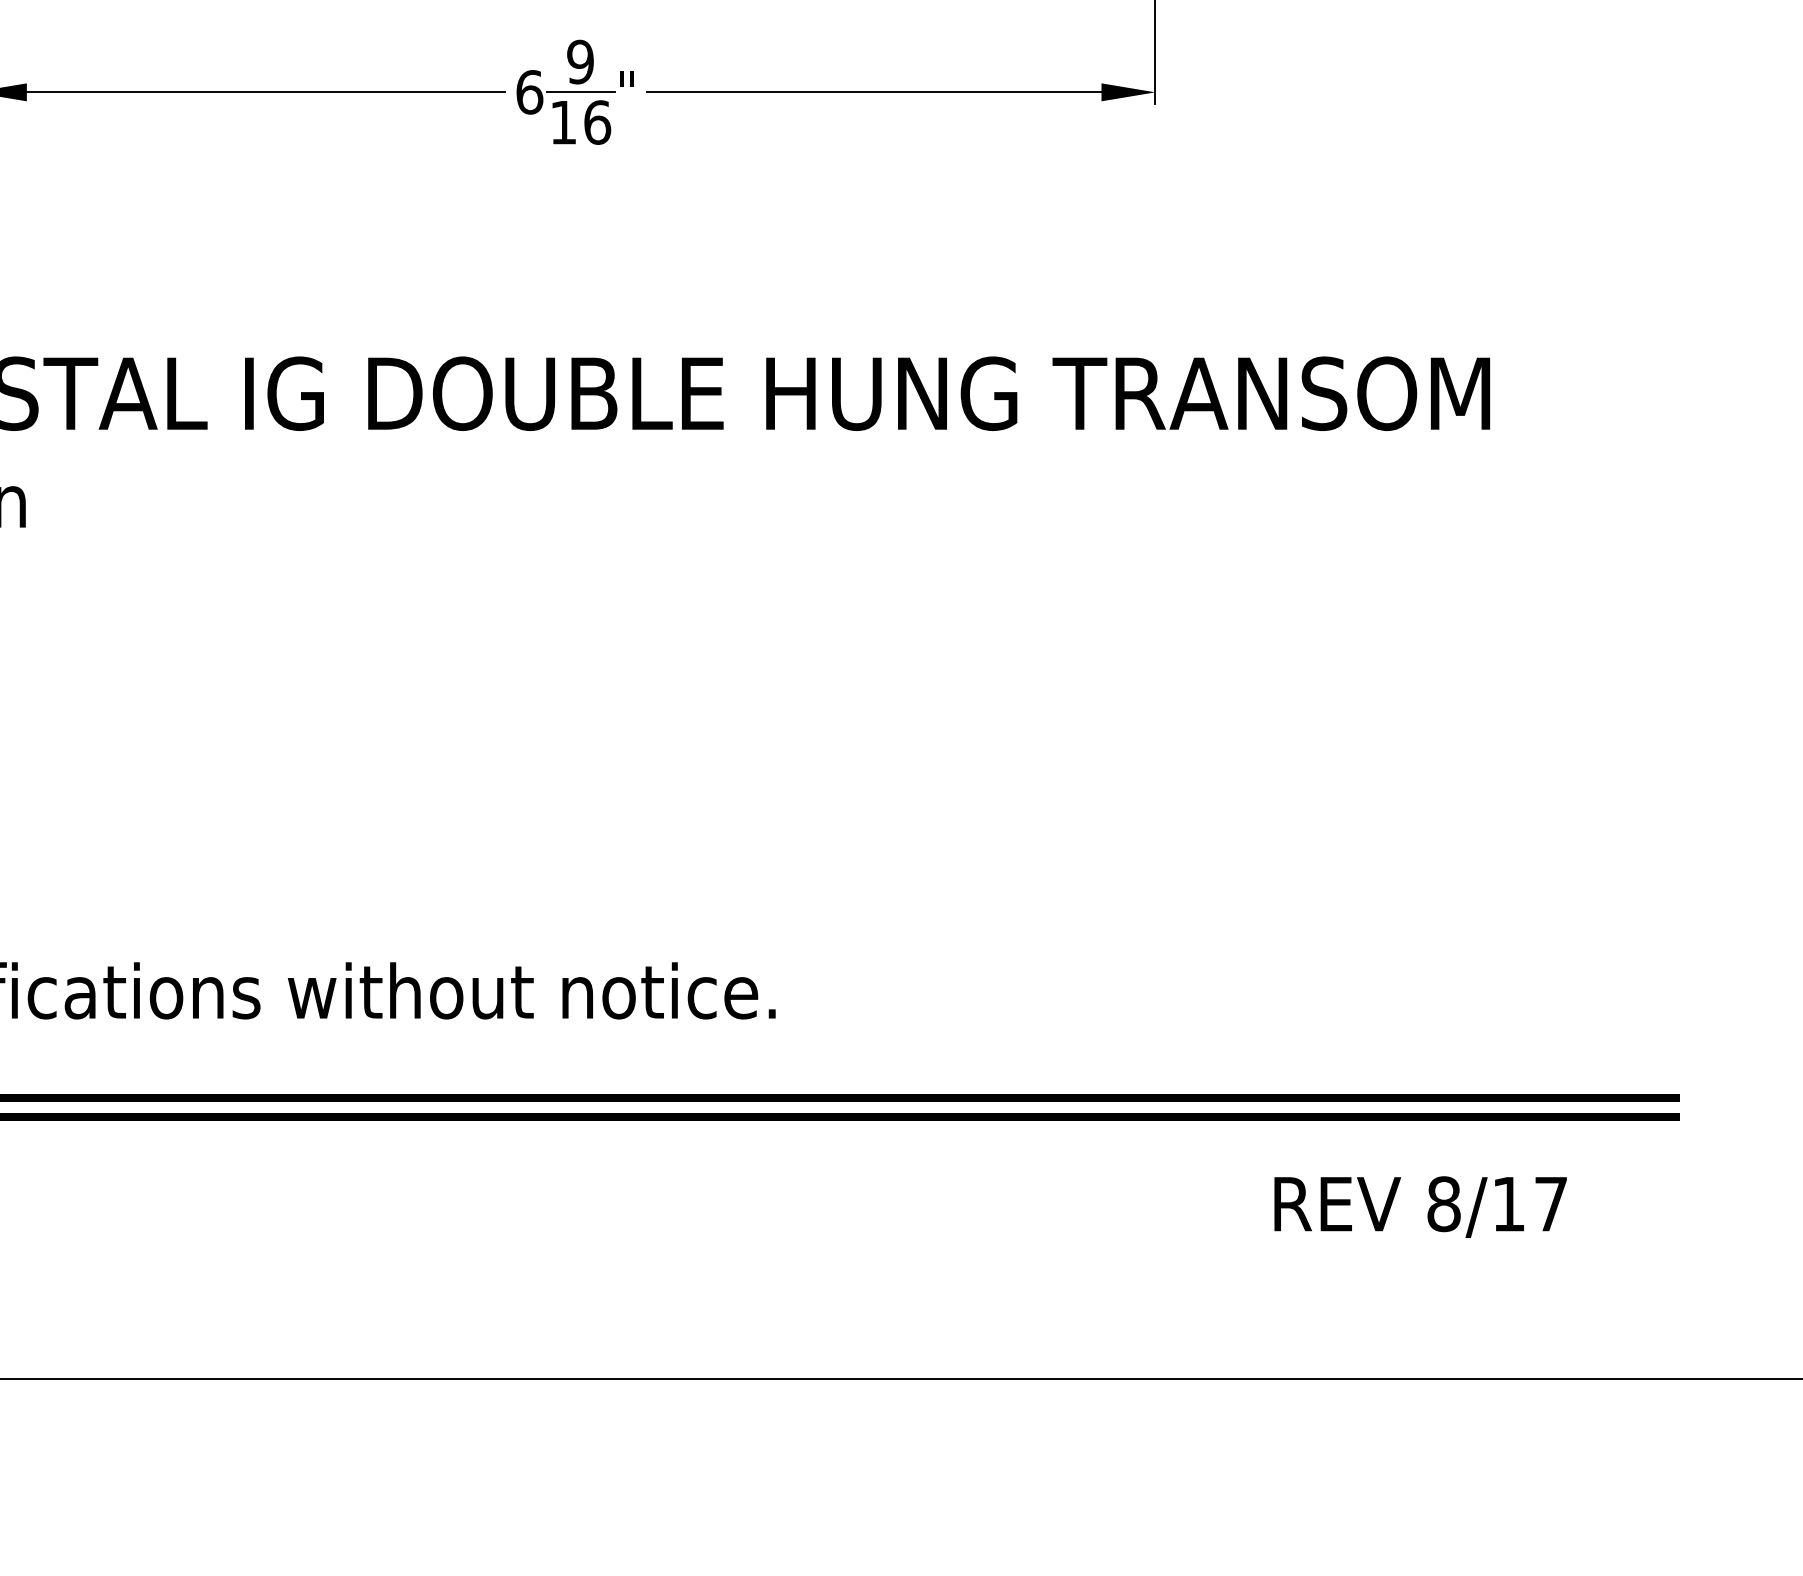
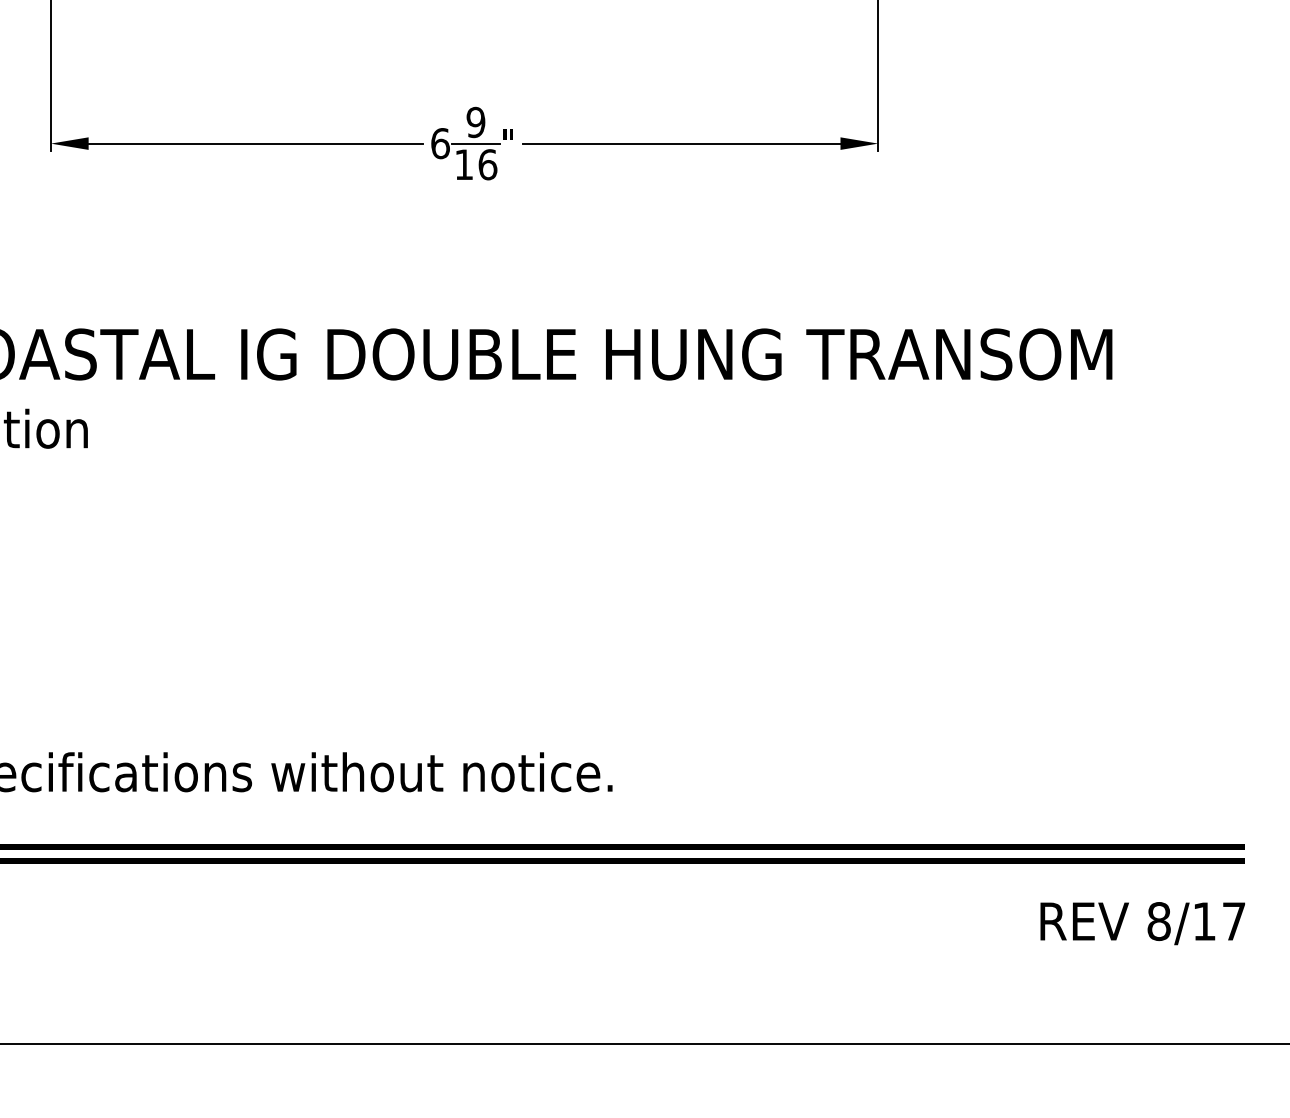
text: (1420, 1207) -> (1142, 923), moved

